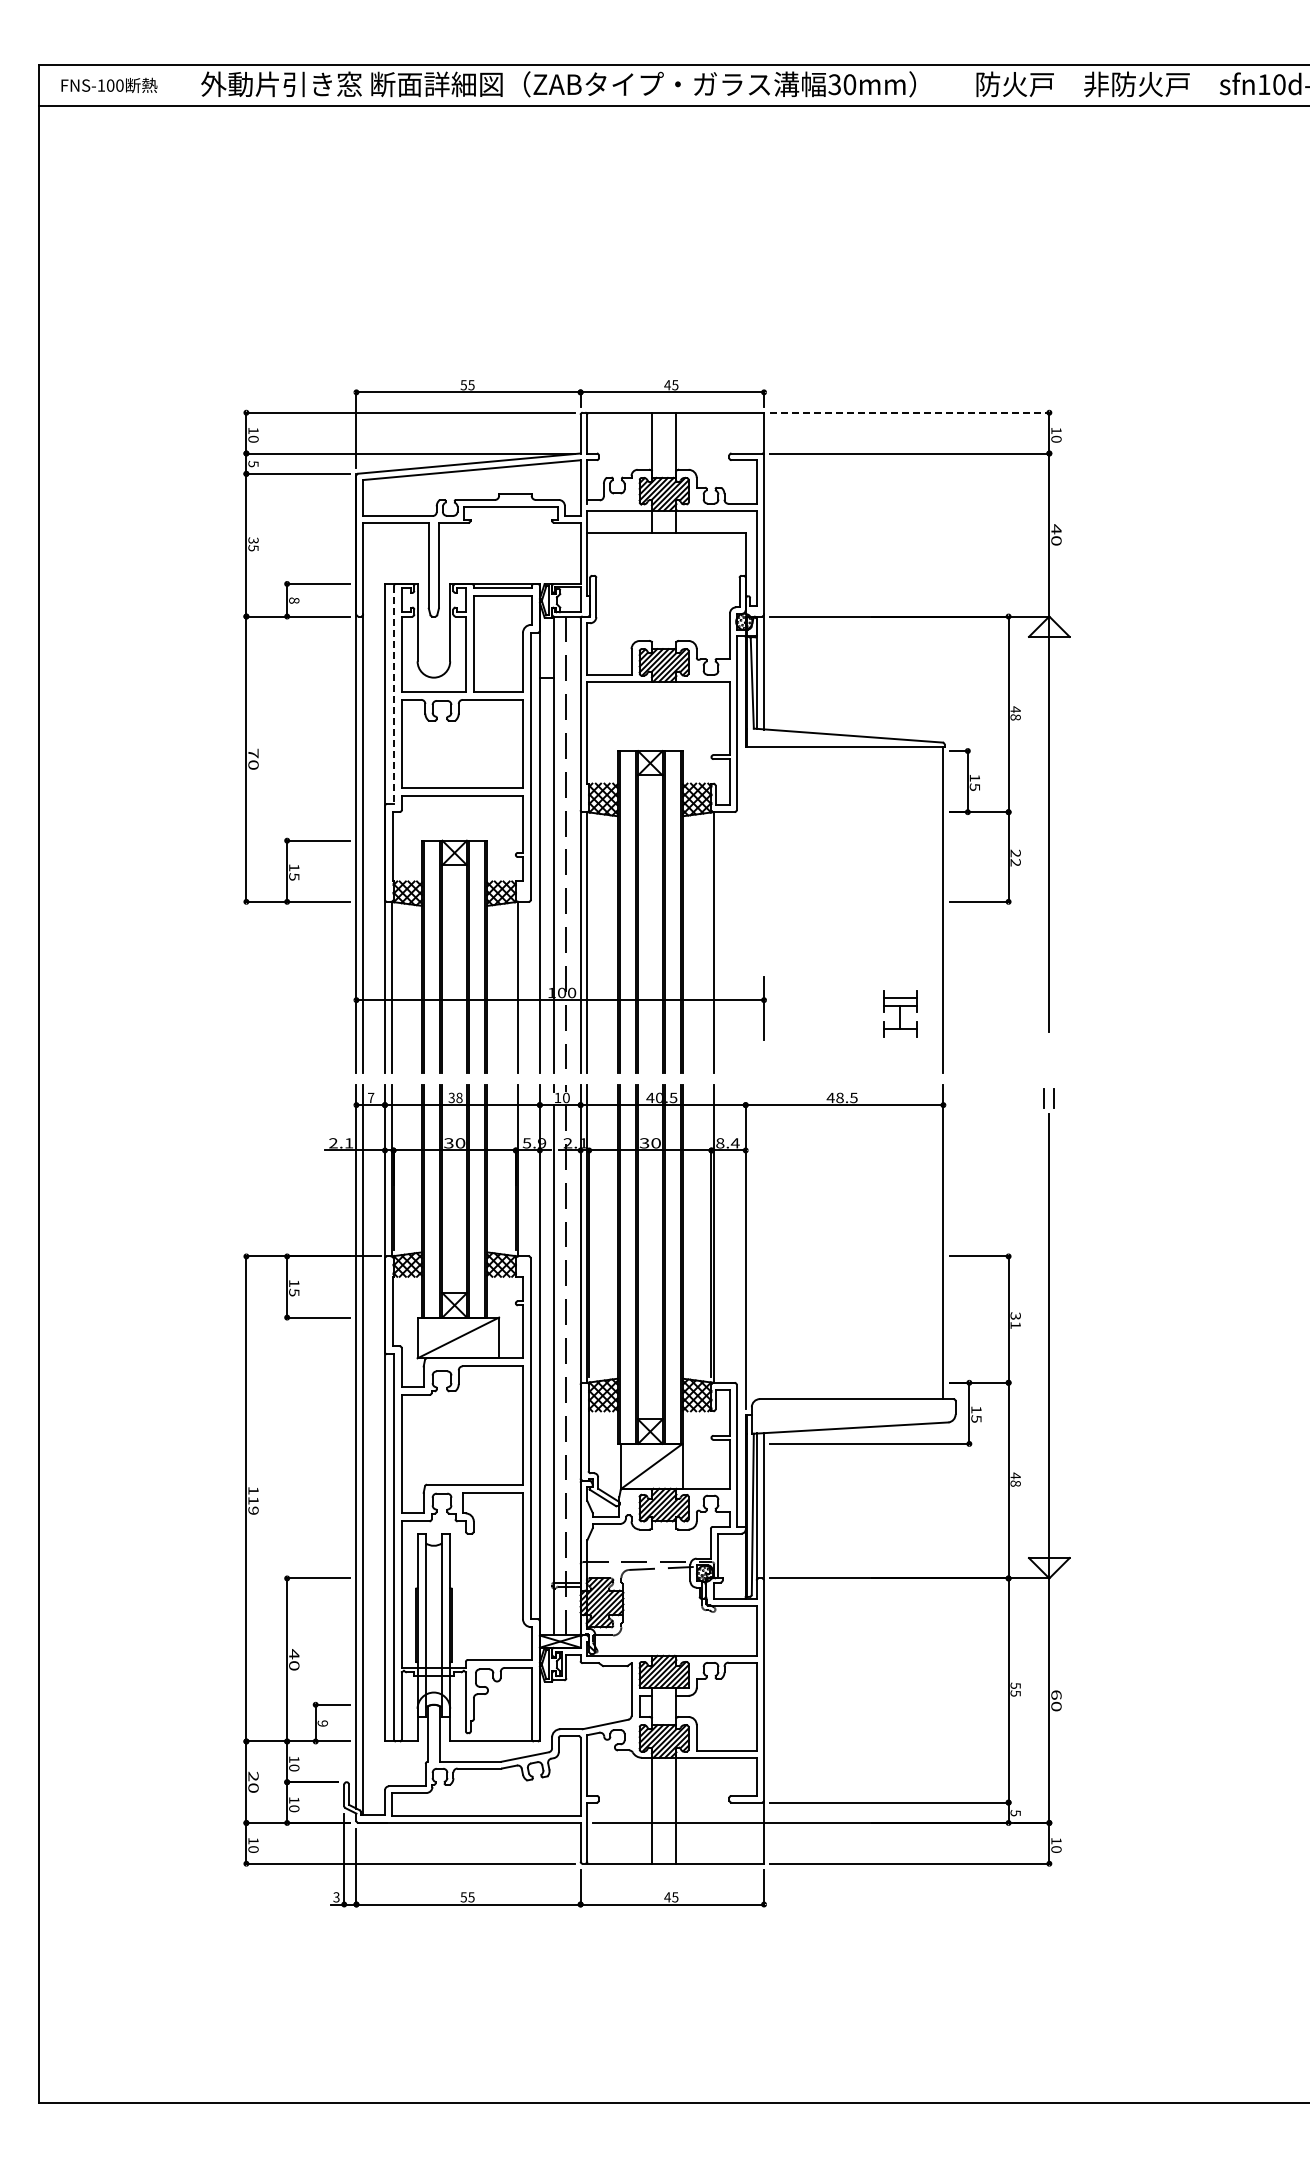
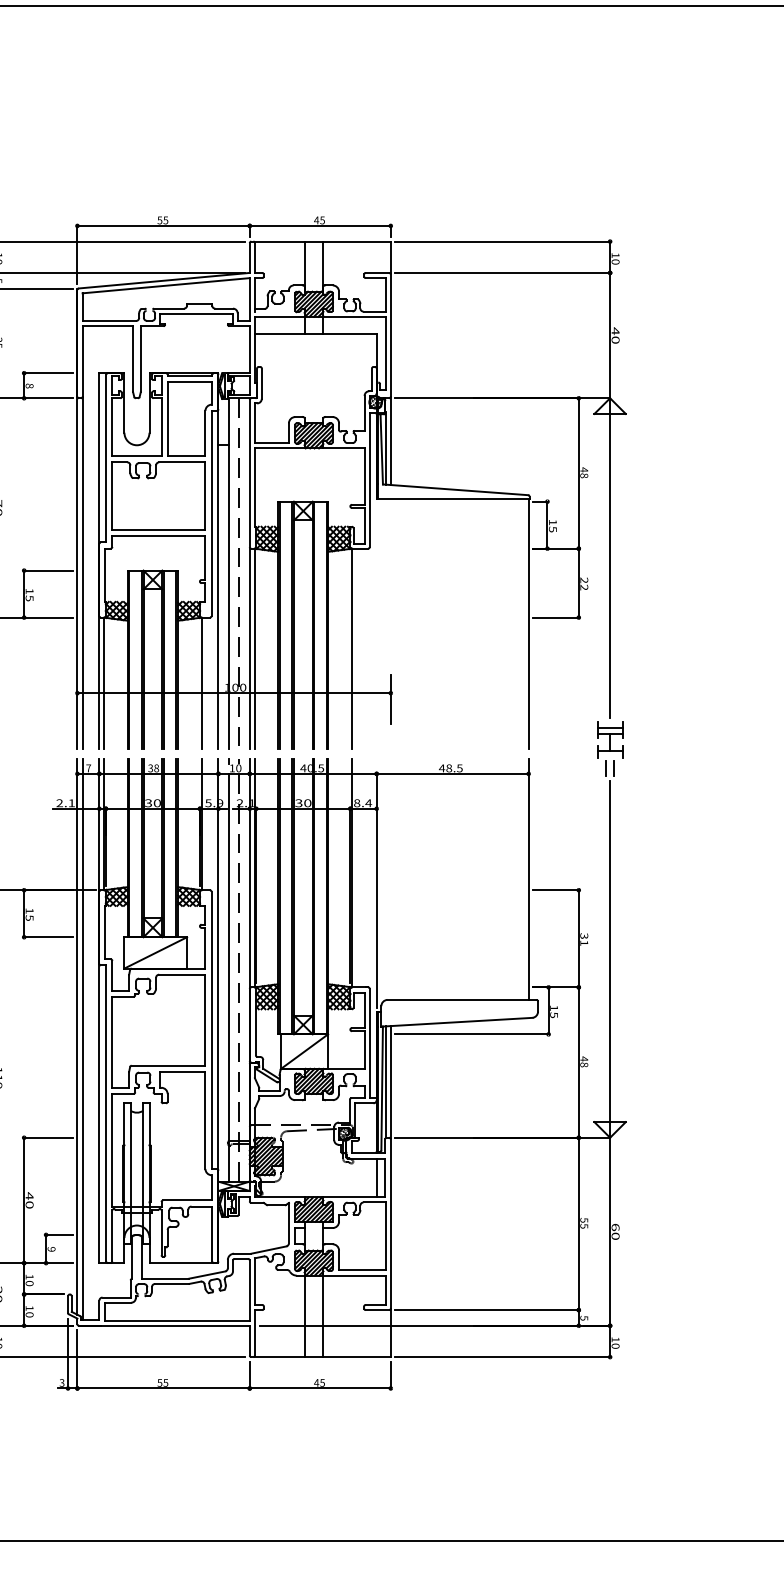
line: (909, 412) -> (502, 241), dashed -> solid
line: (393, 695) -> (105, 458), dashed -> solid
part: (900, 1013) -> (610, 739), moved
line: (745, 1630) -> (376, 1177), added

